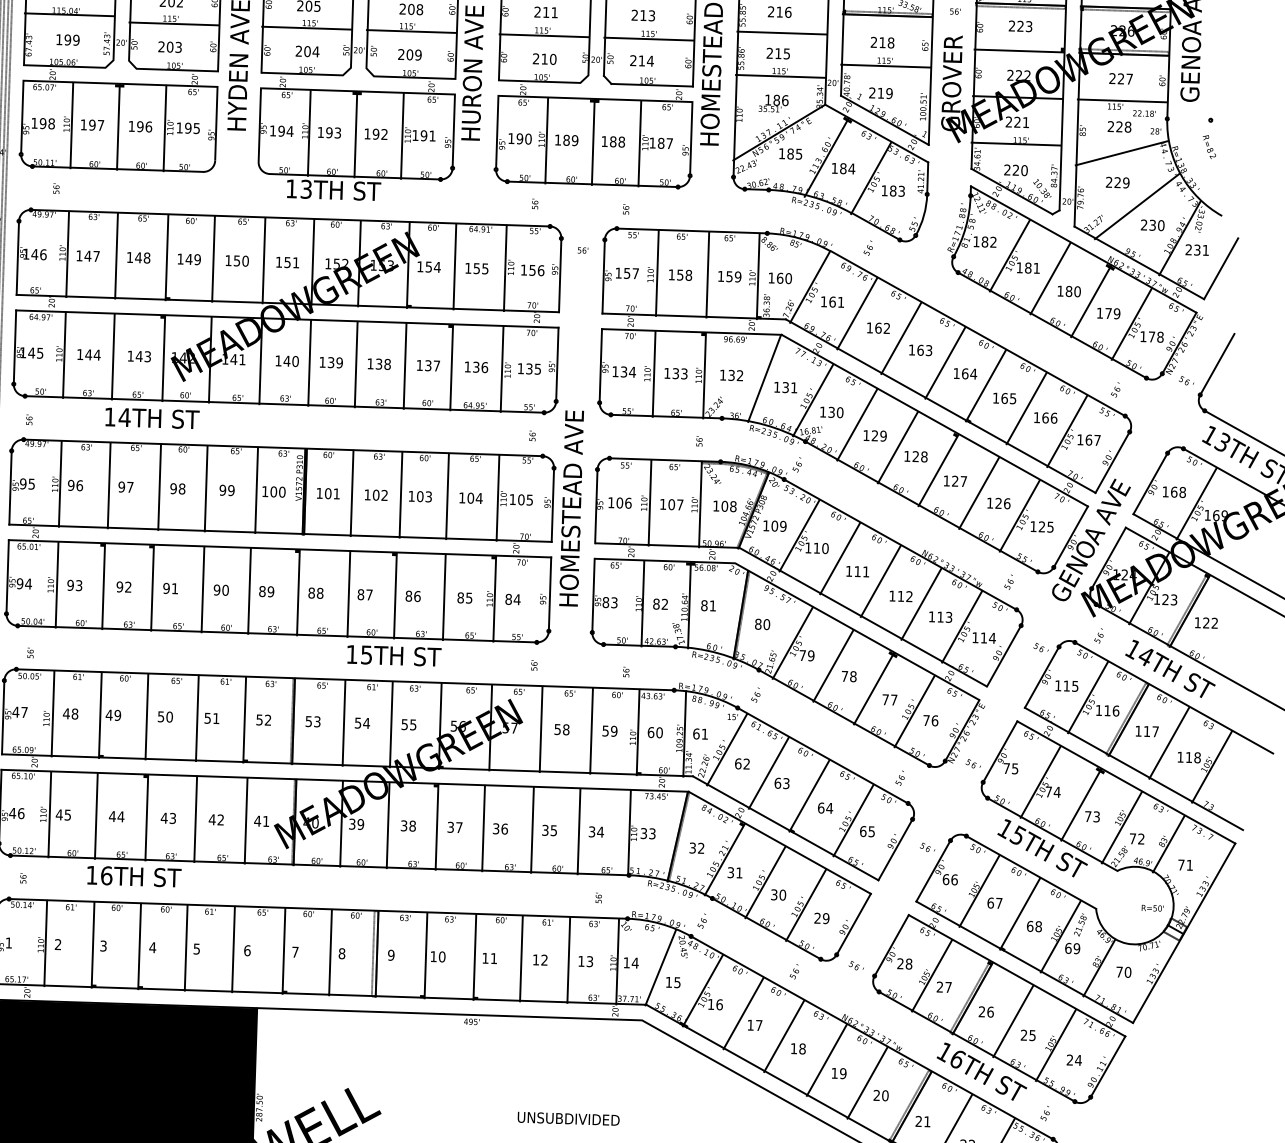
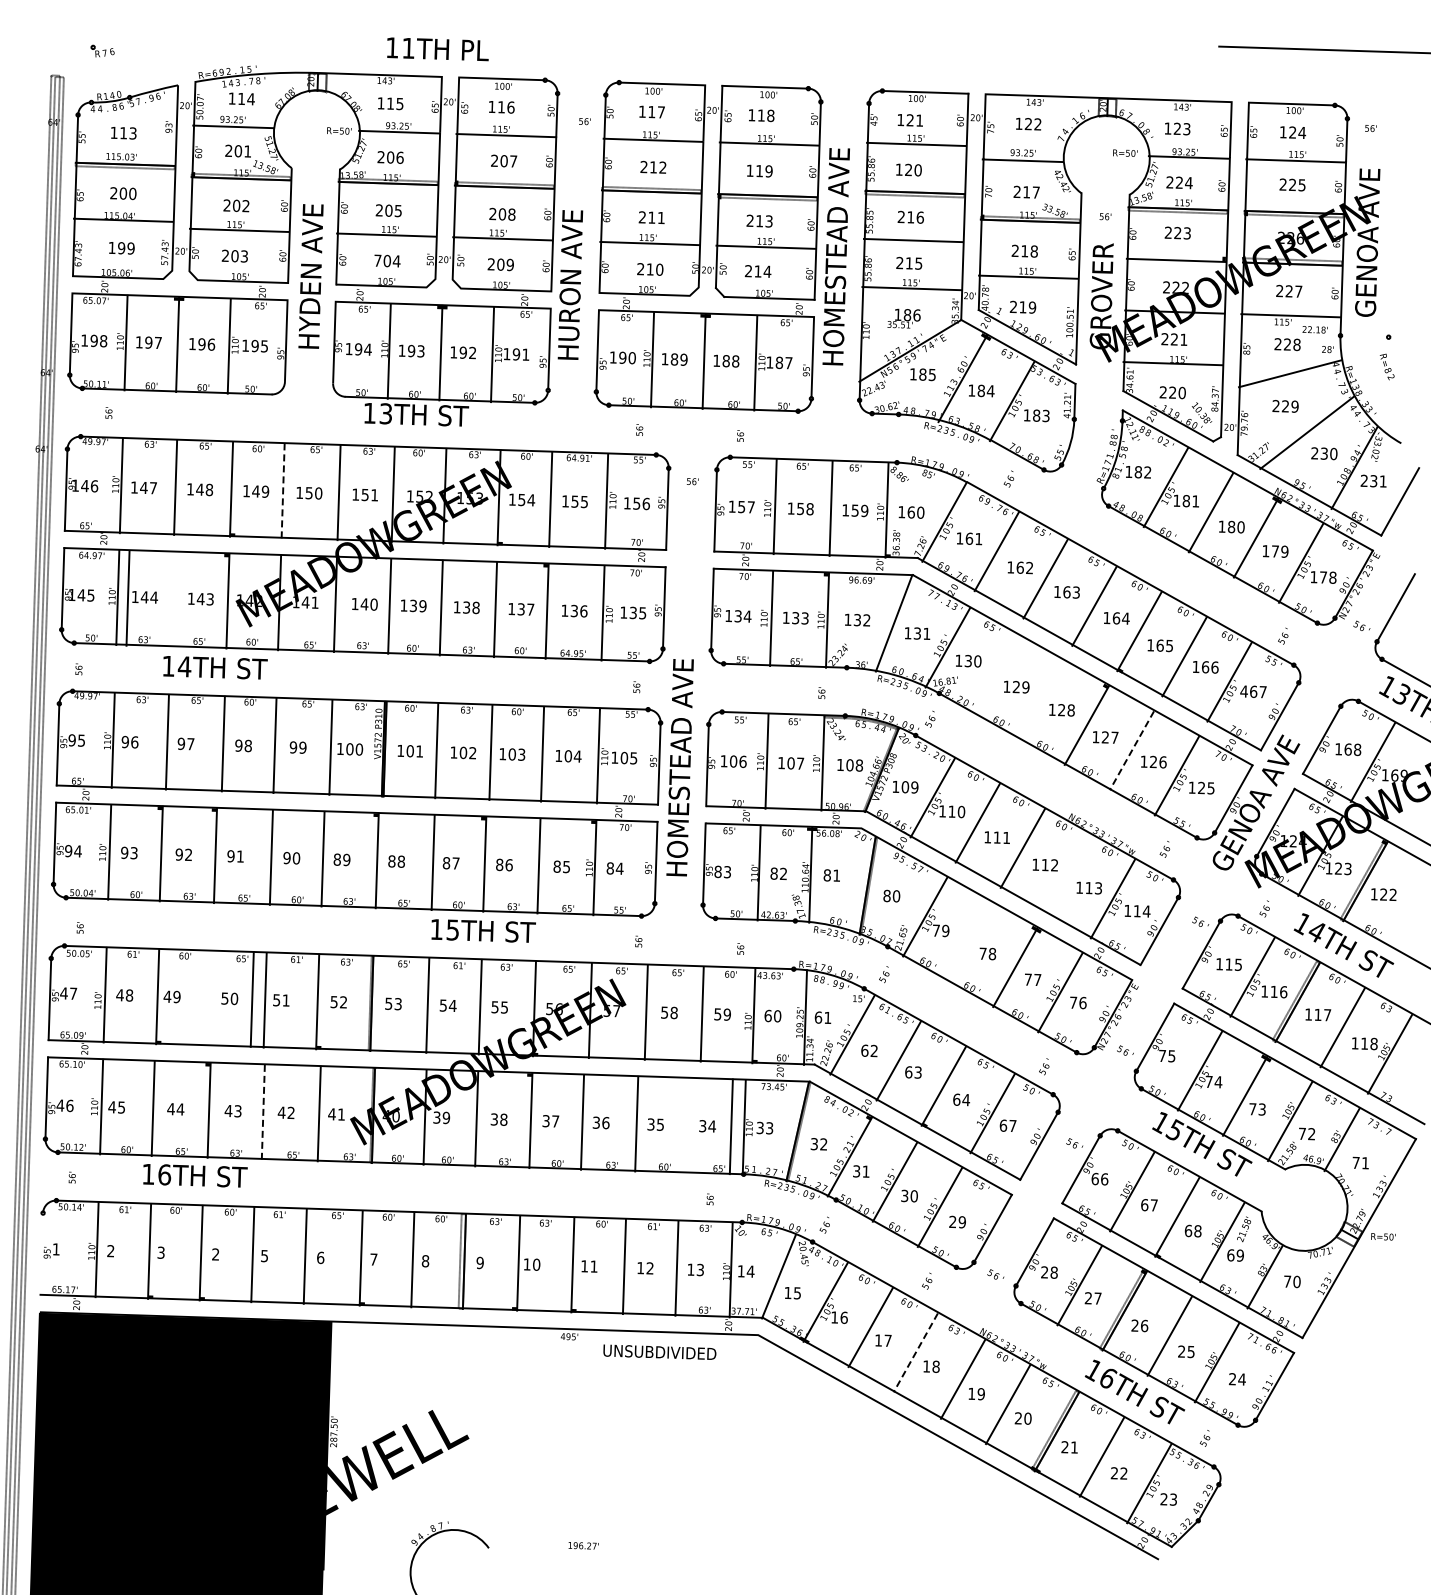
text: (298, 51) -> (377, 260), 204 -> 704
line: (213, 258) -> (283, 490), solid -> dashed
line: (112, 356) -> (127, 598), moved
line: (857, 424) -> (996, 674), removed
text: (1079, 439) -> (1243, 691), 167 -> 467
line: (897, 447) -> (1041, 699), removed
line: (978, 493) -> (1131, 751), solid -> dashed
line: (921, 603) -> (1067, 873), removed
line: (833, 665) -> (970, 941), removed
line: (146, 716) -> (251, 999), moved
line: (195, 819) -> (263, 1112), solid -> dashed
line: (578, 831) -> (730, 1126), moved
text: (871, 832) -> (1012, 1126), 65 -> 67
text: (1152, 907) -> (1383, 1236), moved
text: (152, 947) -> (215, 1254), 4 -> 2
line: (783, 1036) -> (915, 1353), solid -> dashed
text: (568, 1118) -> (659, 1351), moved

